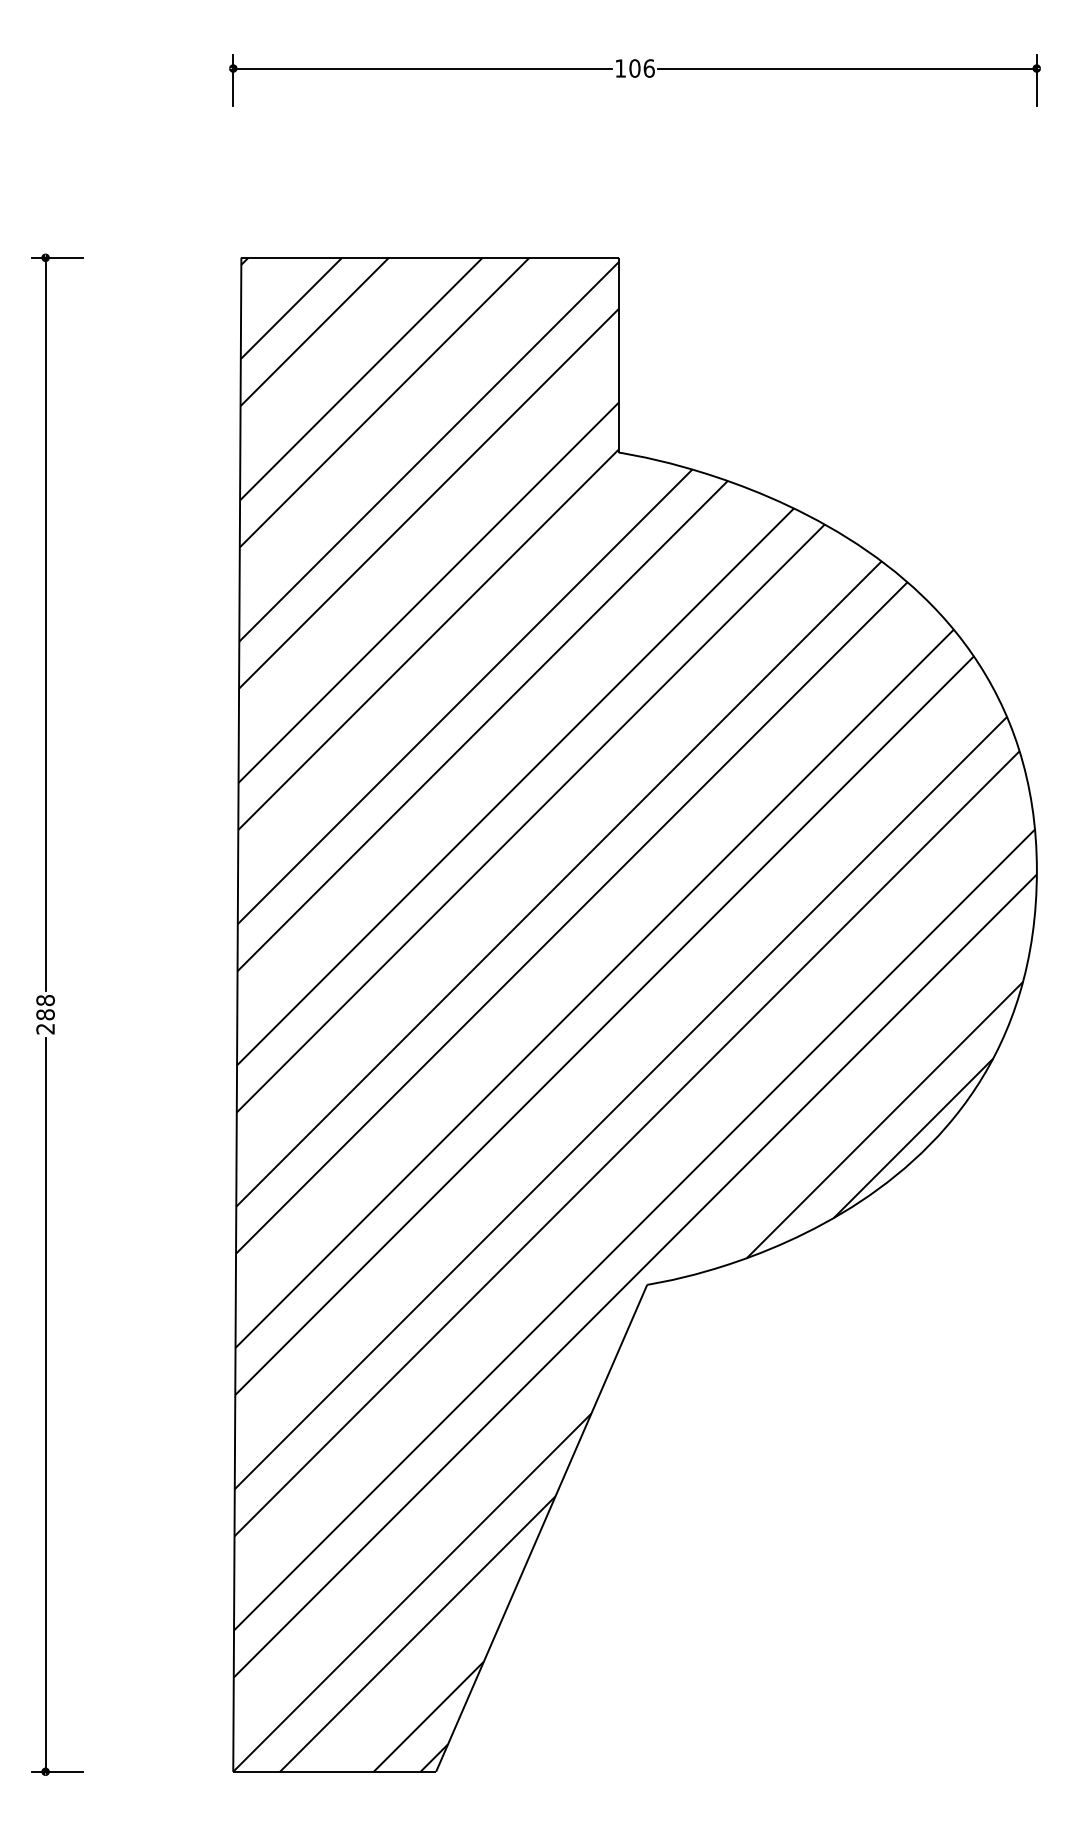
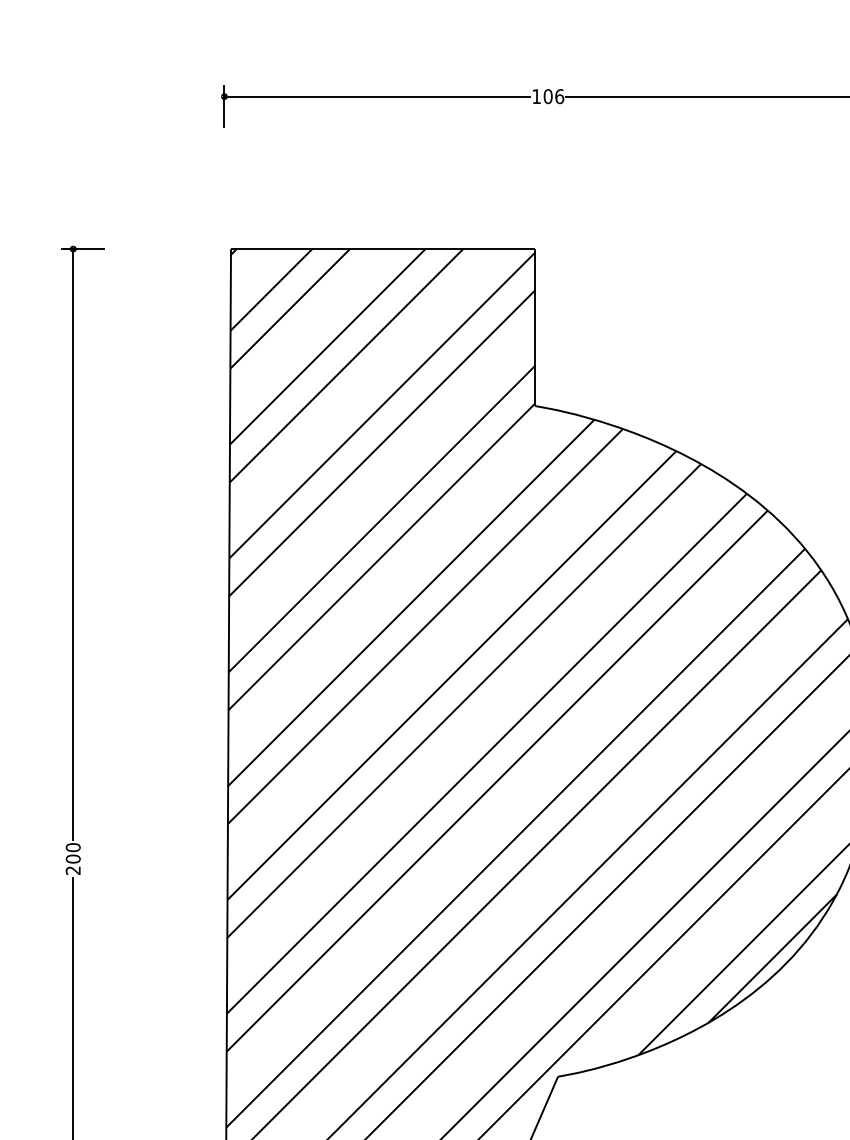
text: (45, 1007) -> (73, 853), 288 -> 200

